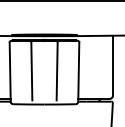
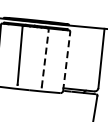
line: (57, 70) -> (45, 57), solid -> dashed
line: (78, 72) -> (66, 61), solid -> dashed

